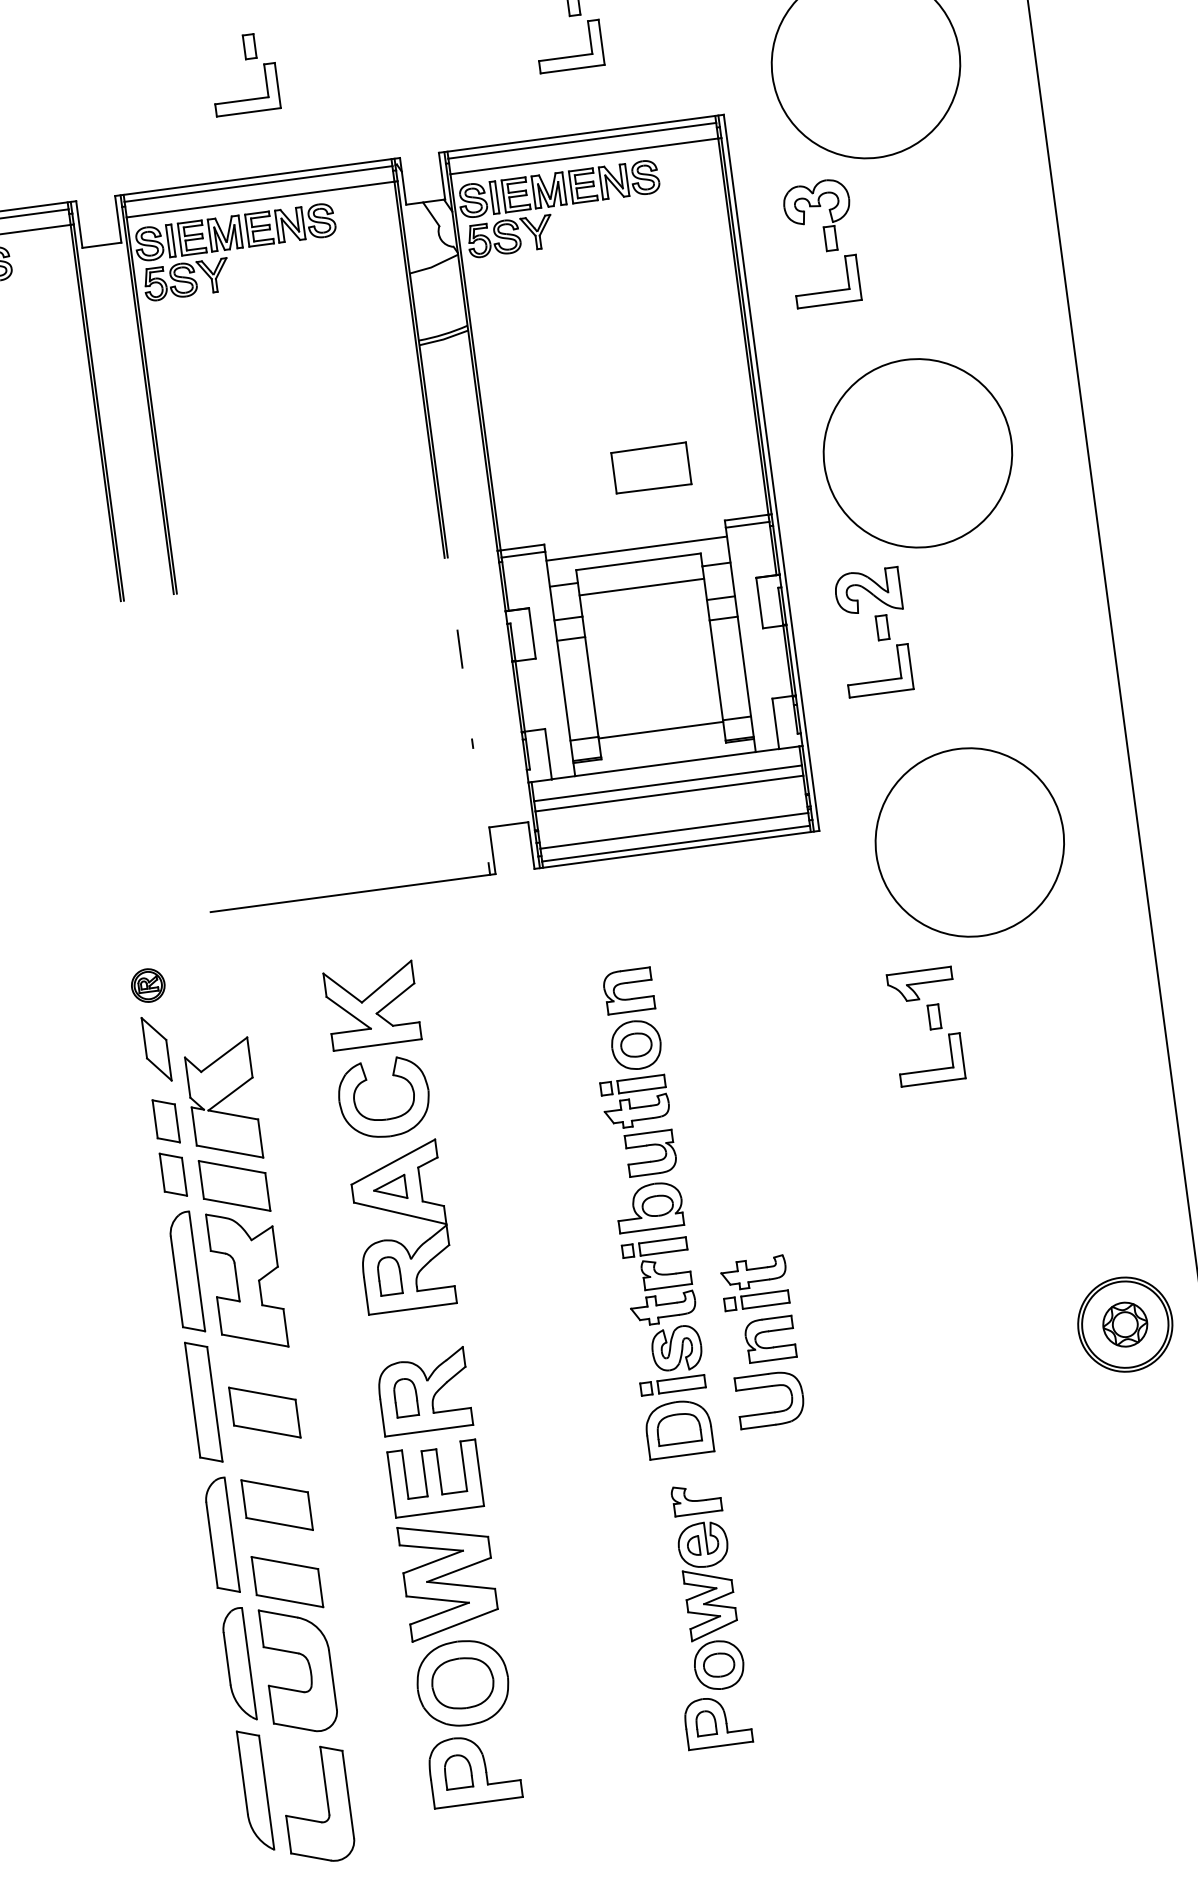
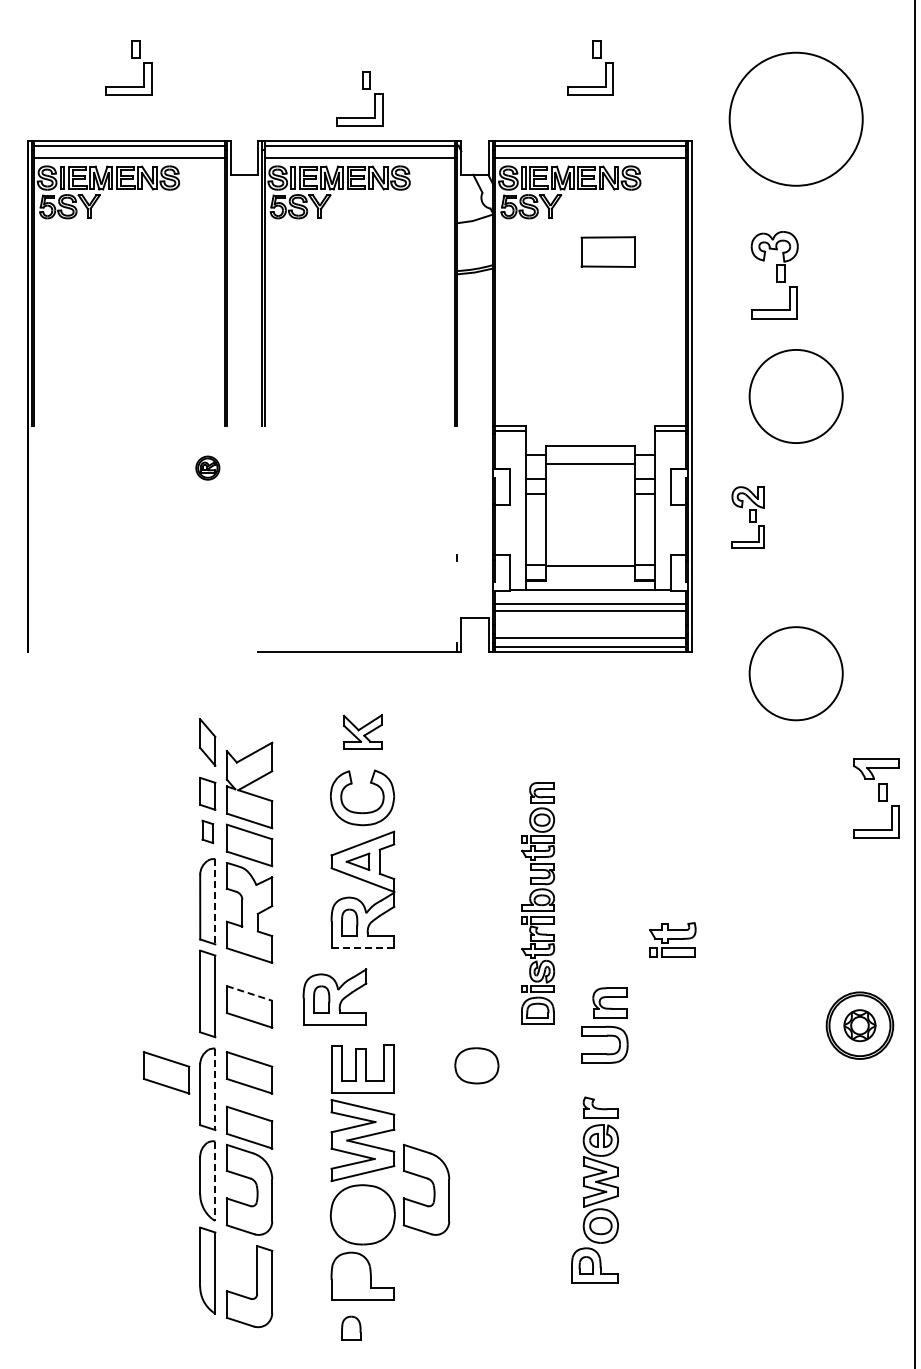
part: (245, 60) -> (362, 89), moved
part: (821, 243) -> (774, 275), moved
circle: (916, 453) -> (795, 396), size x0.7
part: (650, 467) -> (607, 251), moved
line: (636, 548) -> (590, 436), removed
part: (872, 632) -> (747, 517), size x0.7
line: (460, 648) -> (457, 490), removed
circle: (968, 842) -> (795, 673), size x0.7
part: (147, 984) -> (207, 467), moved
part: (371, 1004) -> (362, 731), size x0.6
part: (926, 1026) -> (876, 798), moved
part: (172, 1174) -> (207, 831), size x0.7
part: (649, 1213) -> (537, 903), size x0.7
line: (197, 1271) -> (215, 901), solid -> dashed
part: (754, 1282) -> (672, 939), moved
line: (412, 1309) -> (362, 948), solid -> dashed
part: (423, 1390) -> (334, 996), moved
line: (262, 1393) -> (249, 993), solid -> dashed
part: (160, 1520) -> (166, 1072), added
line: (232, 1534) -> (215, 1089), solid -> dashed
part: (703, 1615) -> (594, 1189), moved
part: (557, 1634) -> (433, 1189), added
line: (249, 1664) -> (215, 1181), solid -> dashed
part: (462, 1682) -> (476, 1065), moved
part: (458, 1770) -> (351, 1327), moved

